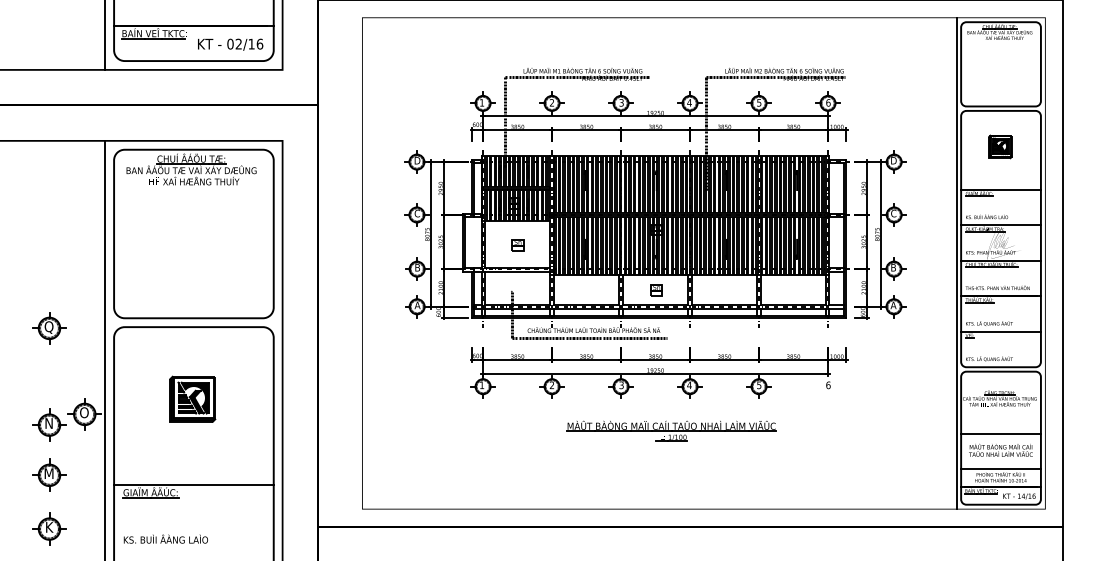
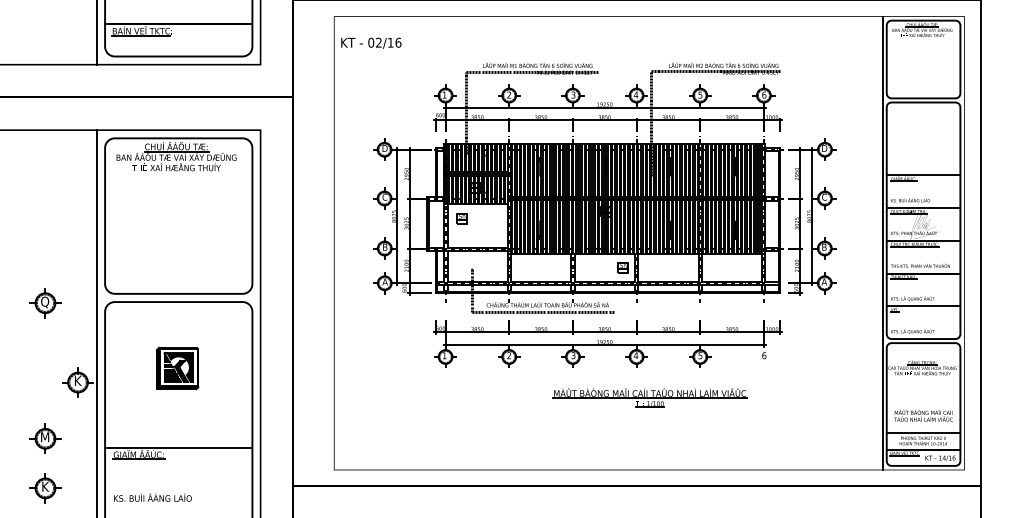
text: (230, 44) -> (371, 43), moved
part: (1000, 146) -> (923, 135), removed
part: (517, 245) -> (461, 219), moved
part: (656, 290) -> (623, 268), moved
text: (84, 412) -> (77, 380), O -> K
part: (49, 424) -> (45, 391), removed
part: (671, 430) -> (649, 397), moved
line: (1000, 433) -> (923, 400), removed

